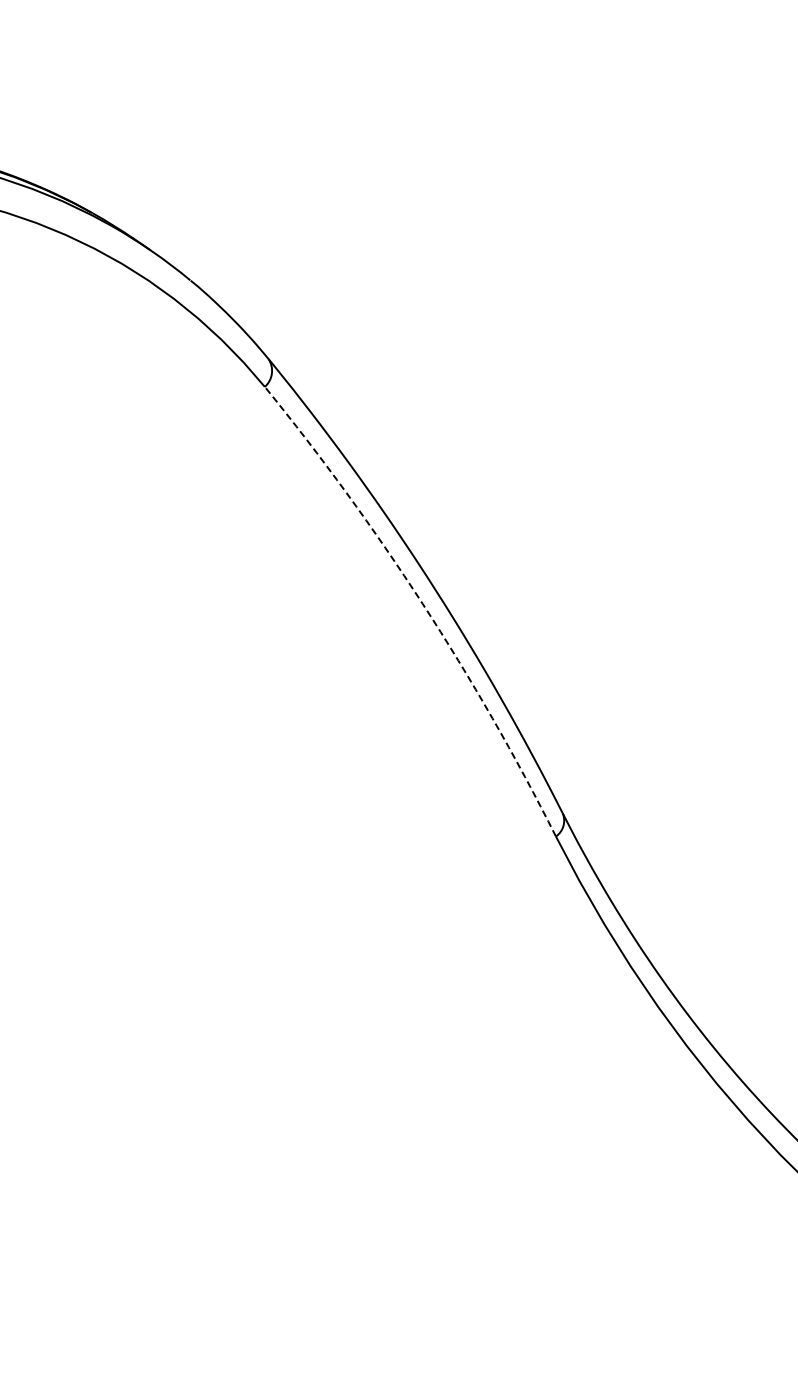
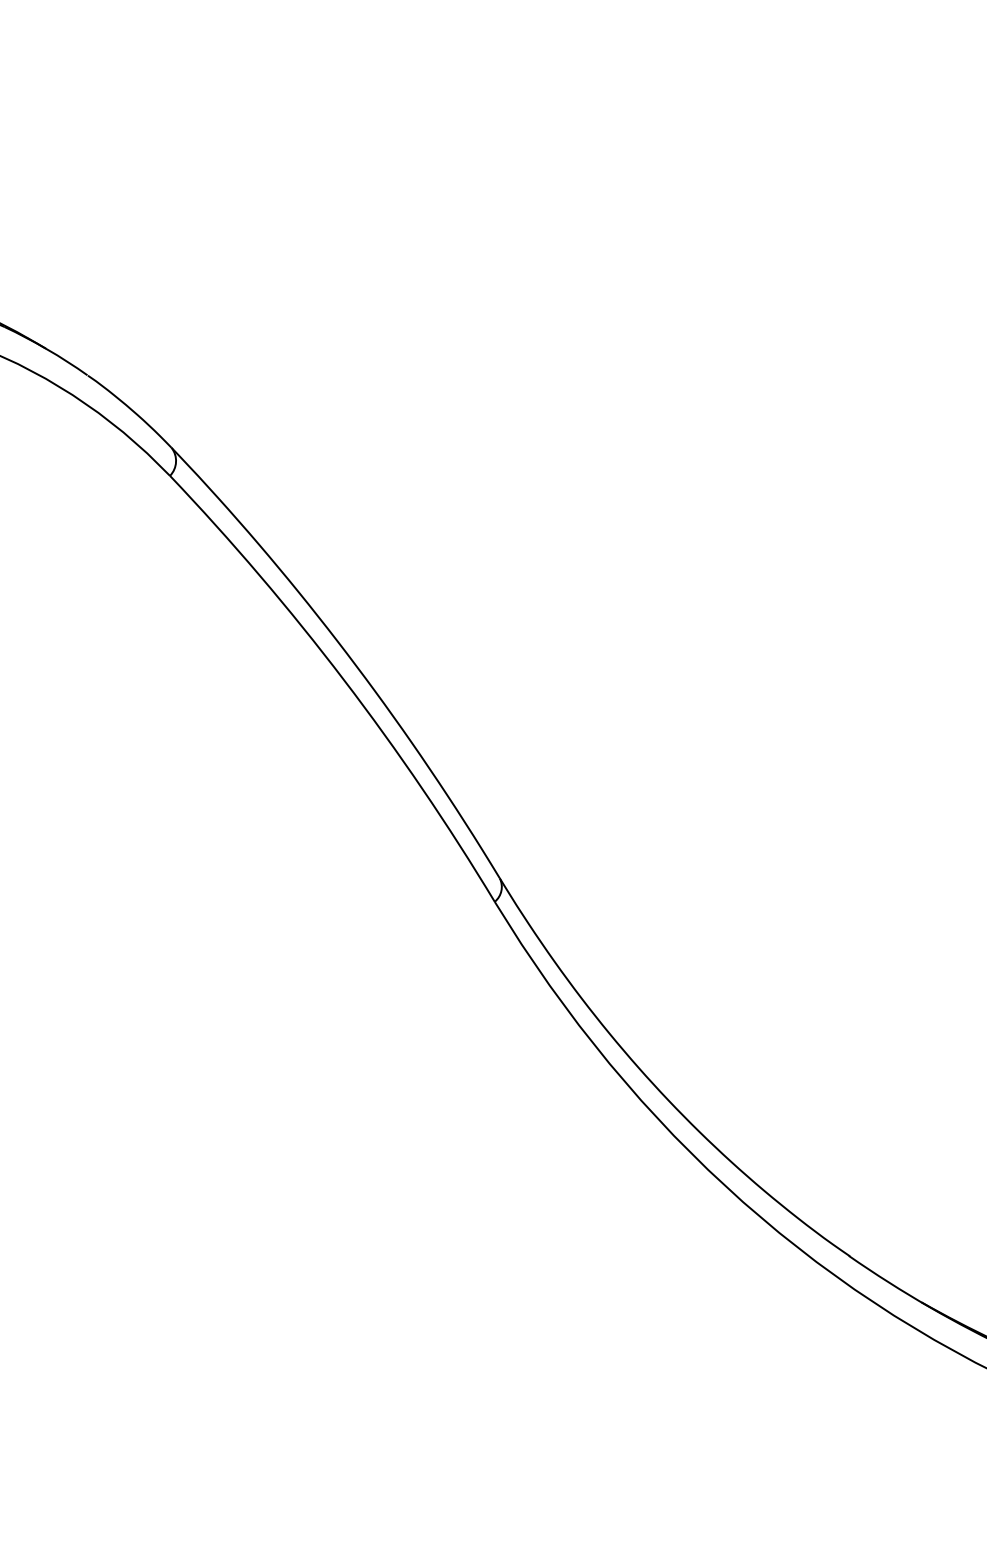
arc: (423, 604) -> (344, 680), dashed -> solid

